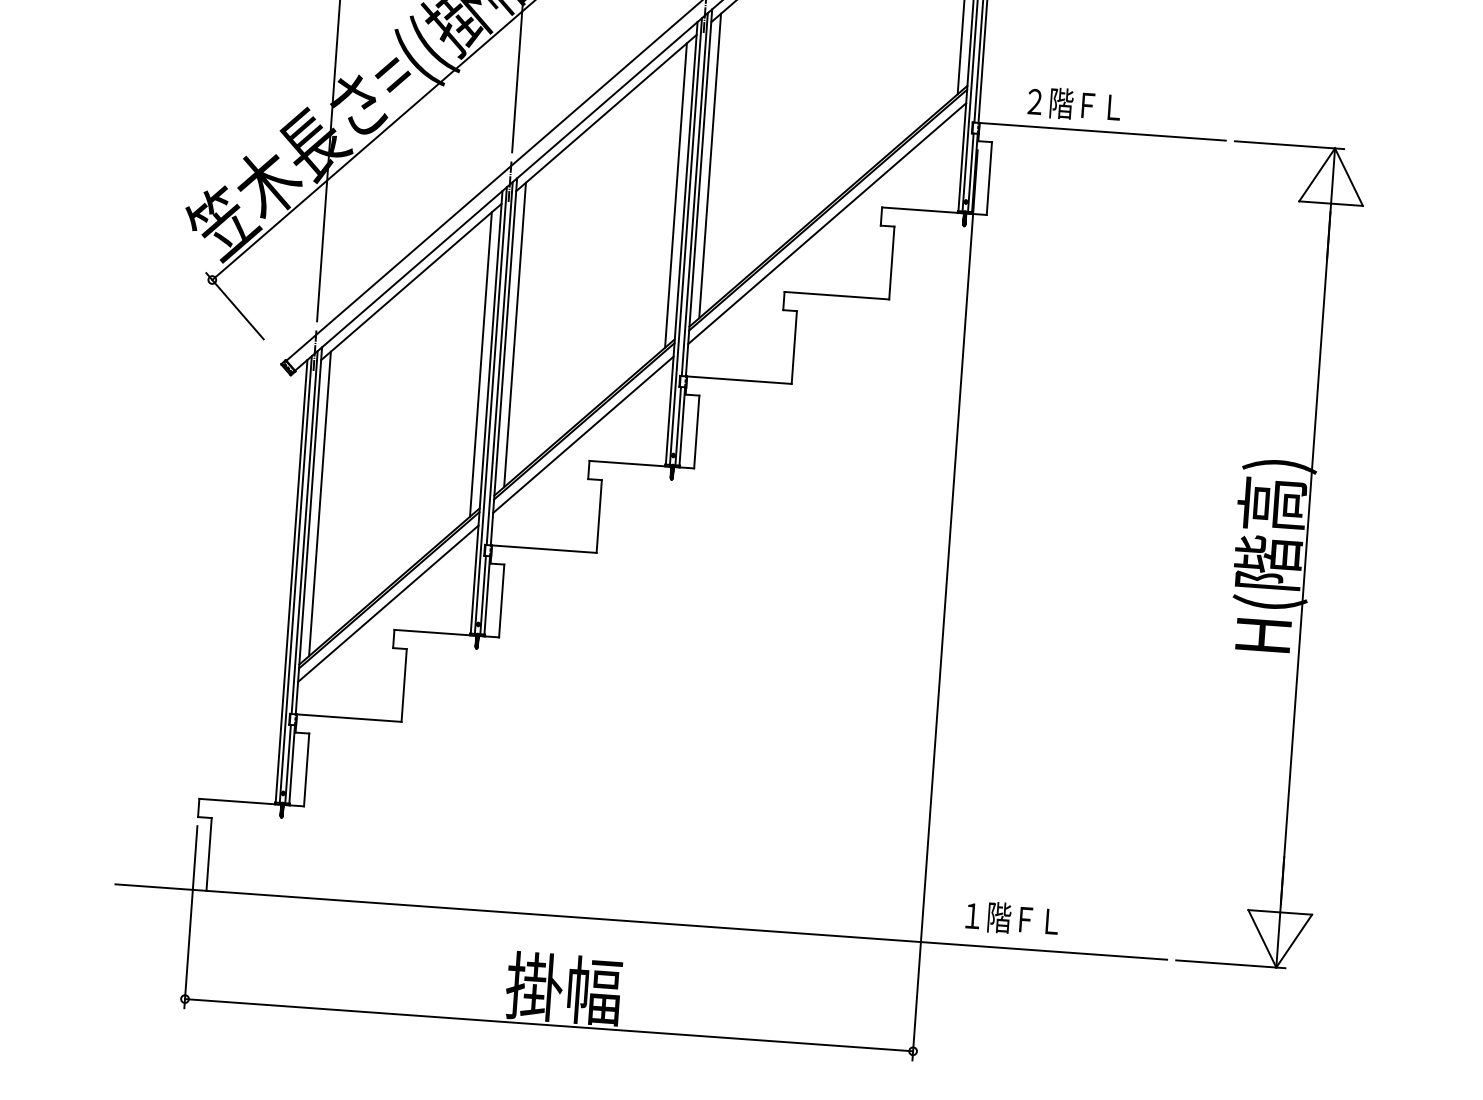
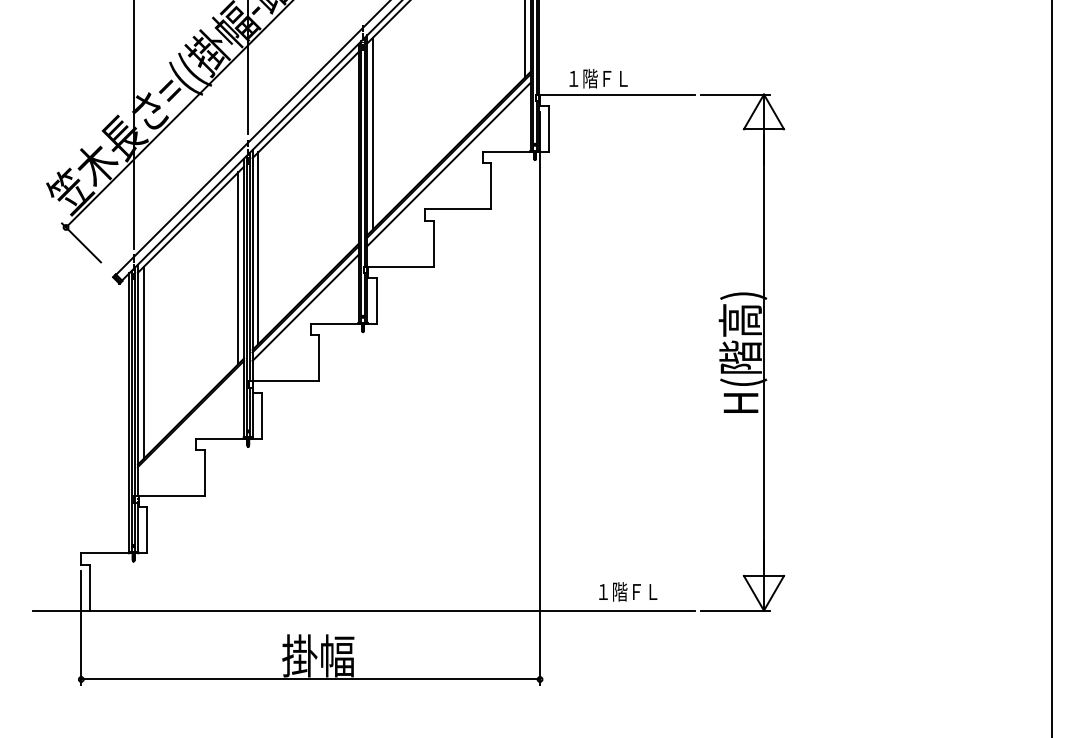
text: (1034, 99) -> (573, 77), ２階ＦＬ -> １階ＦＬ
line: (675, 195) -> (352, 153), removed
line: (387, 603) -> (190, 422), removed
text: (1012, 918) -> (628, 591), moved

